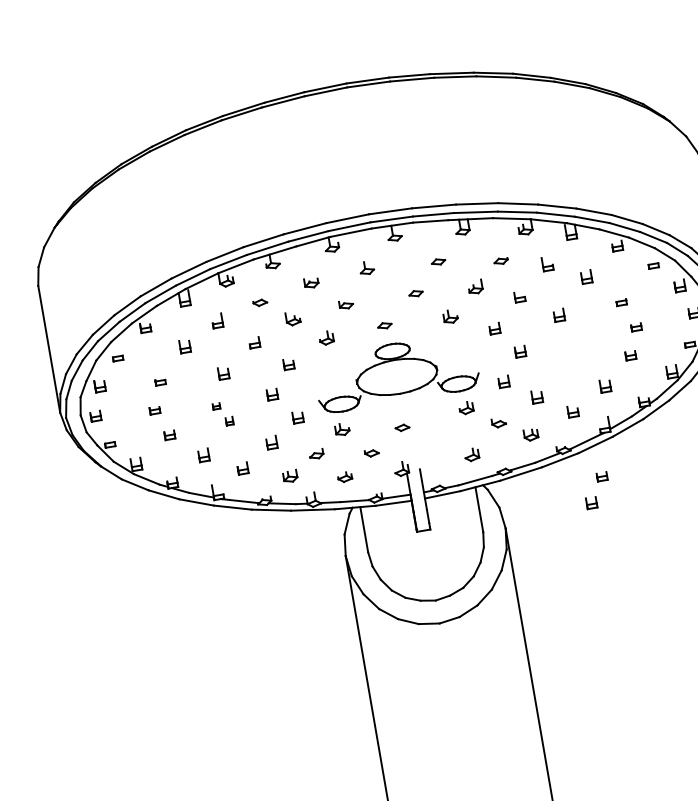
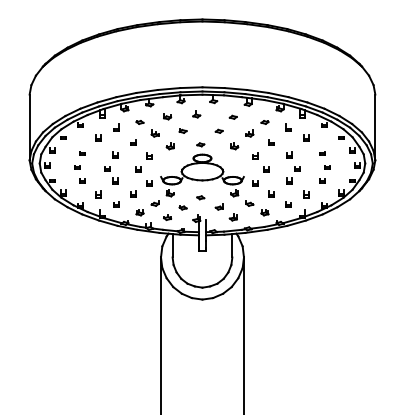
part: (222, 414) -> (111, 175), size x1.43
part: (439, 438) -> (218, 206), added
part: (597, 490) -> (293, 175), moved

